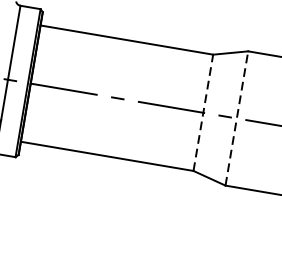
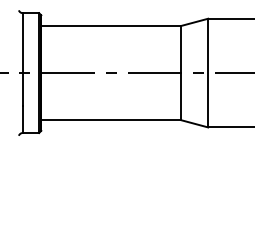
line: (204, 112) -> (181, 72), dashed -> solid
line: (237, 117) -> (208, 72), dashed -> solid

